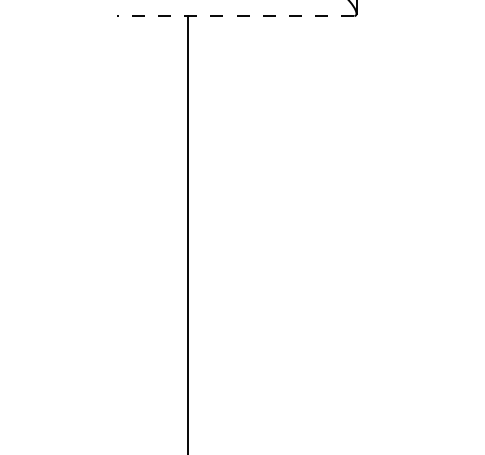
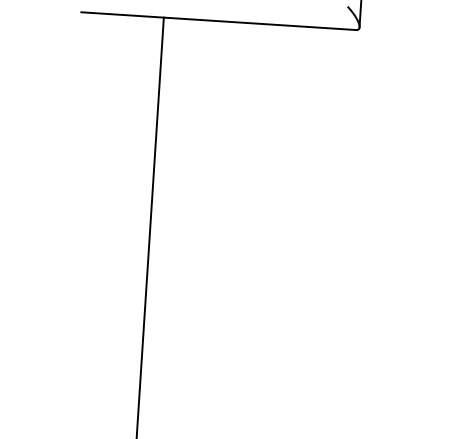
line: (235, 16) -> (219, 21), dashed -> solid

